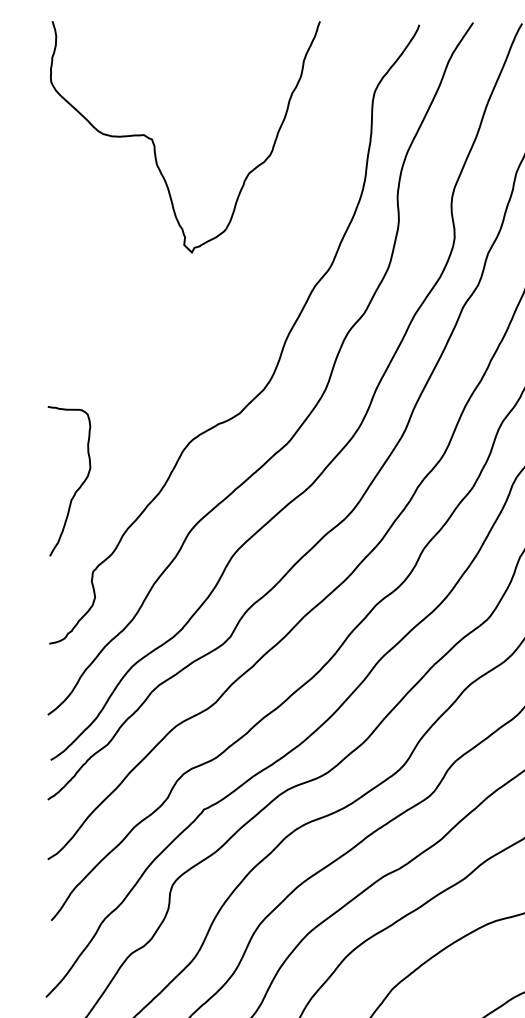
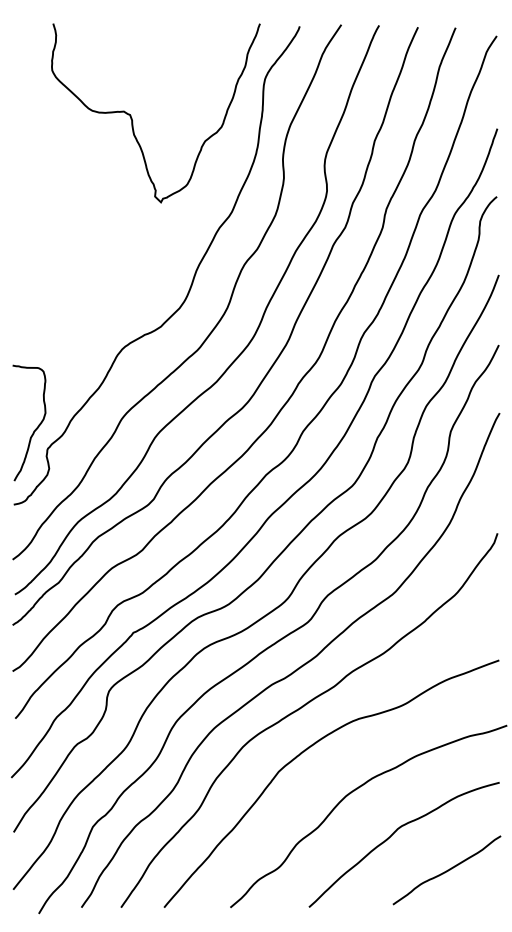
curve: (156, 147) -> (133, 121), moved
curve: (77, 488) -> (35, 428), moved

